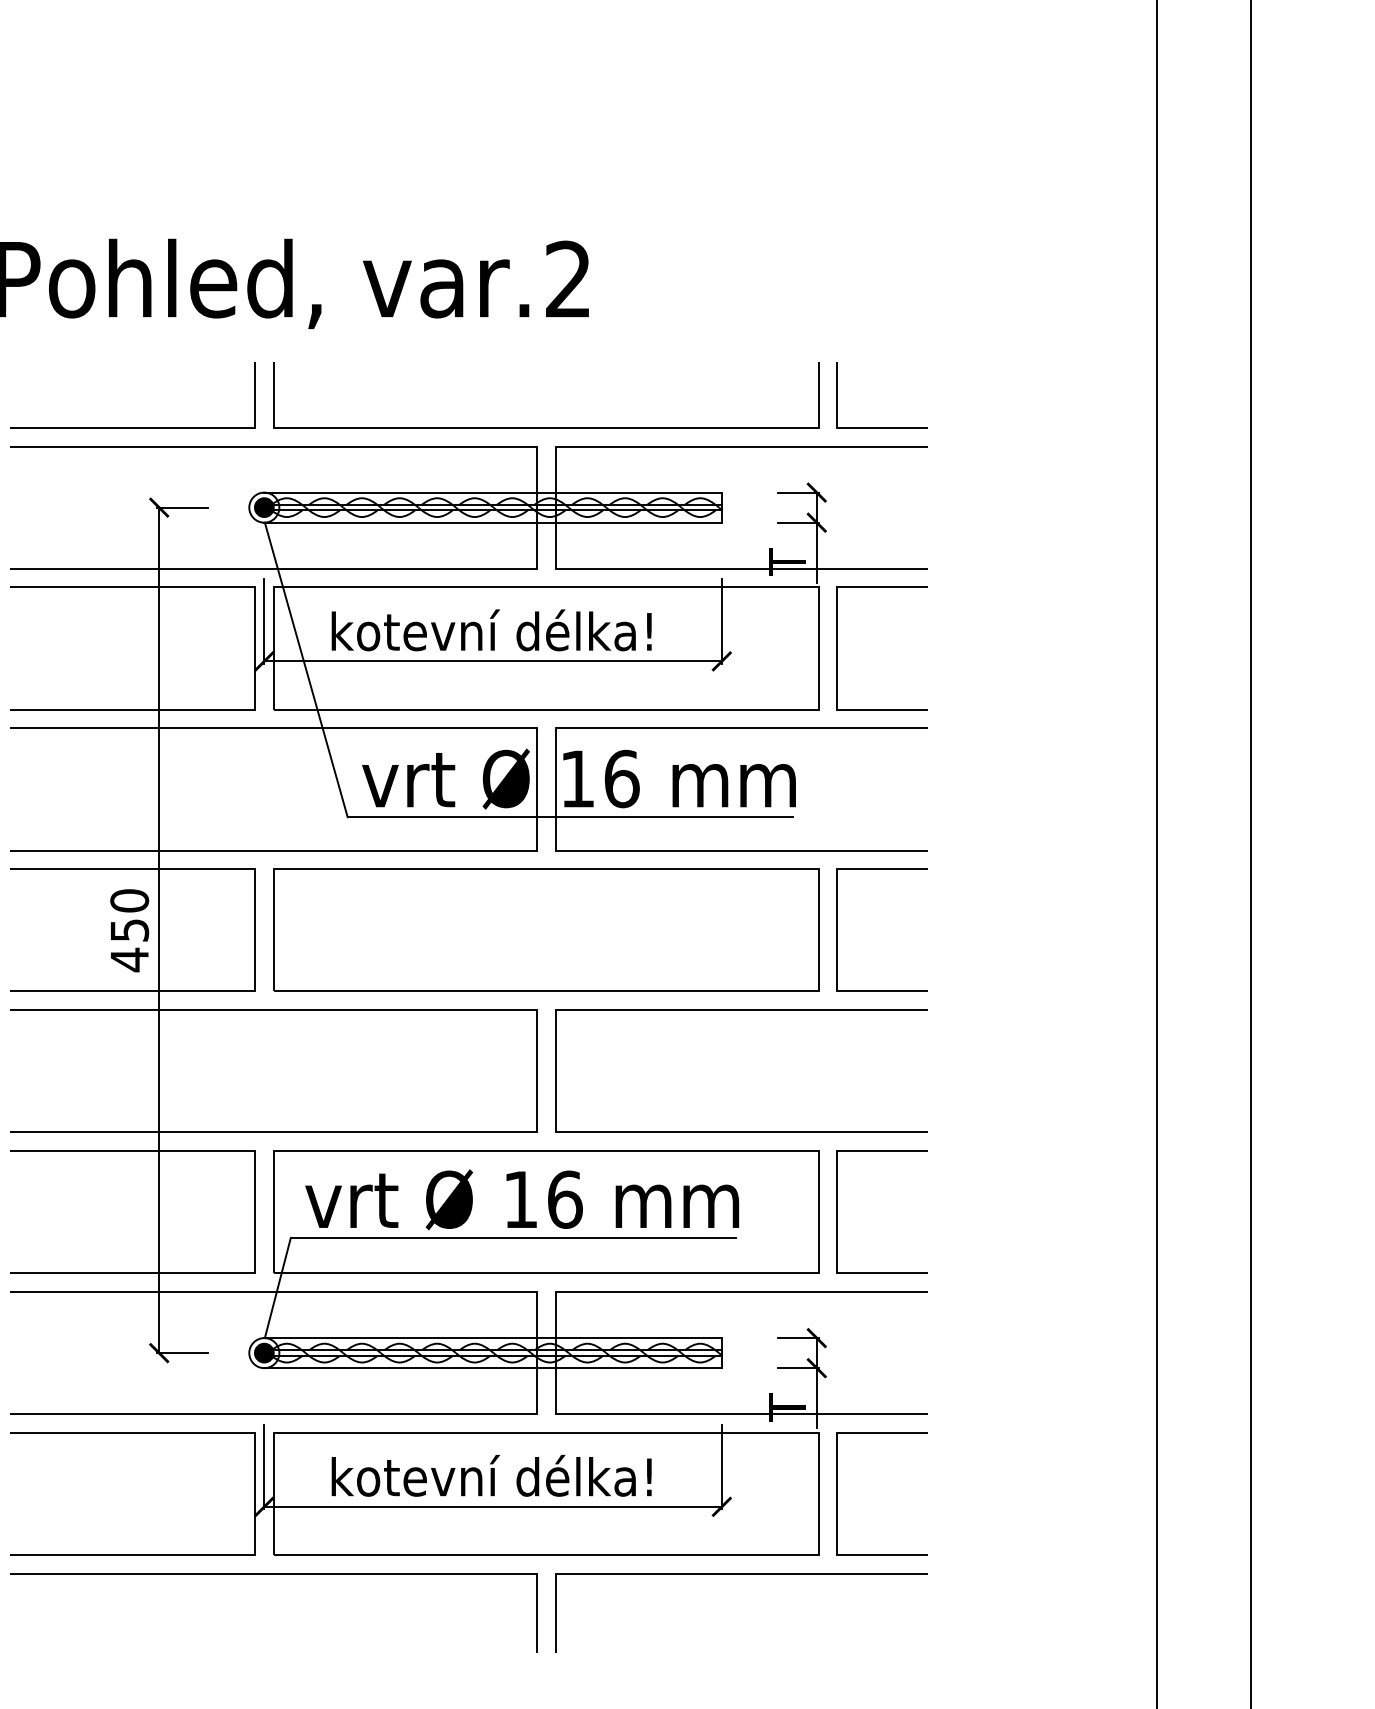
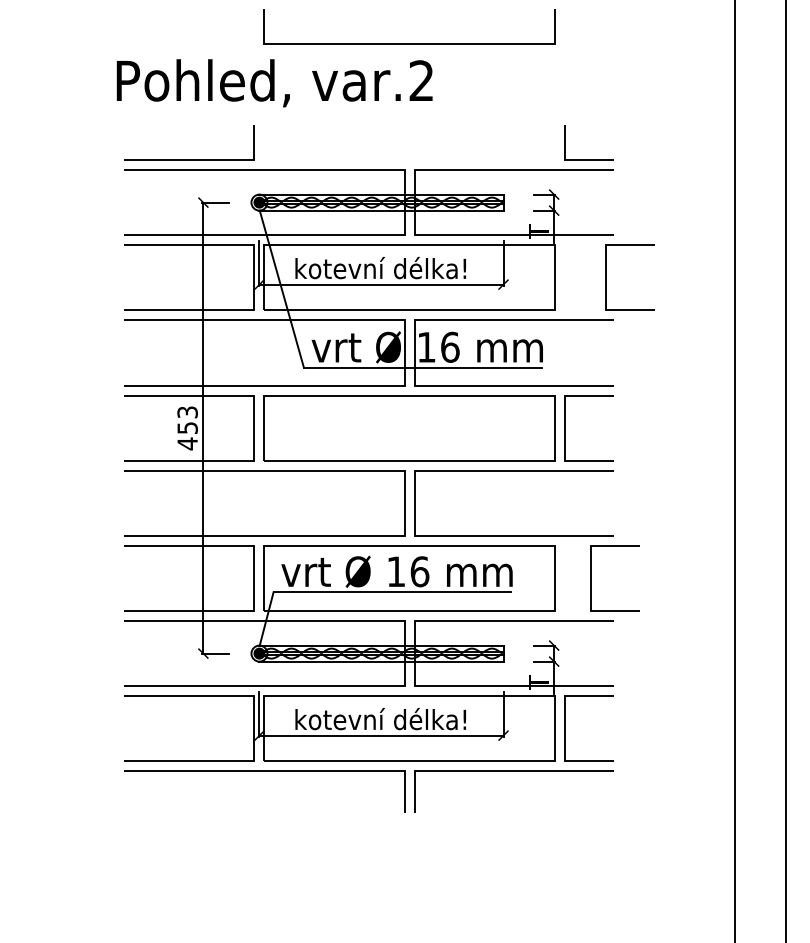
line: (545, 426) -> (409, 43), moved
line: (838, 648) -> (606, 277), moved
text: (129, 901) -> (187, 412), 450 -> 453
line: (838, 1212) -> (591, 578), moved

